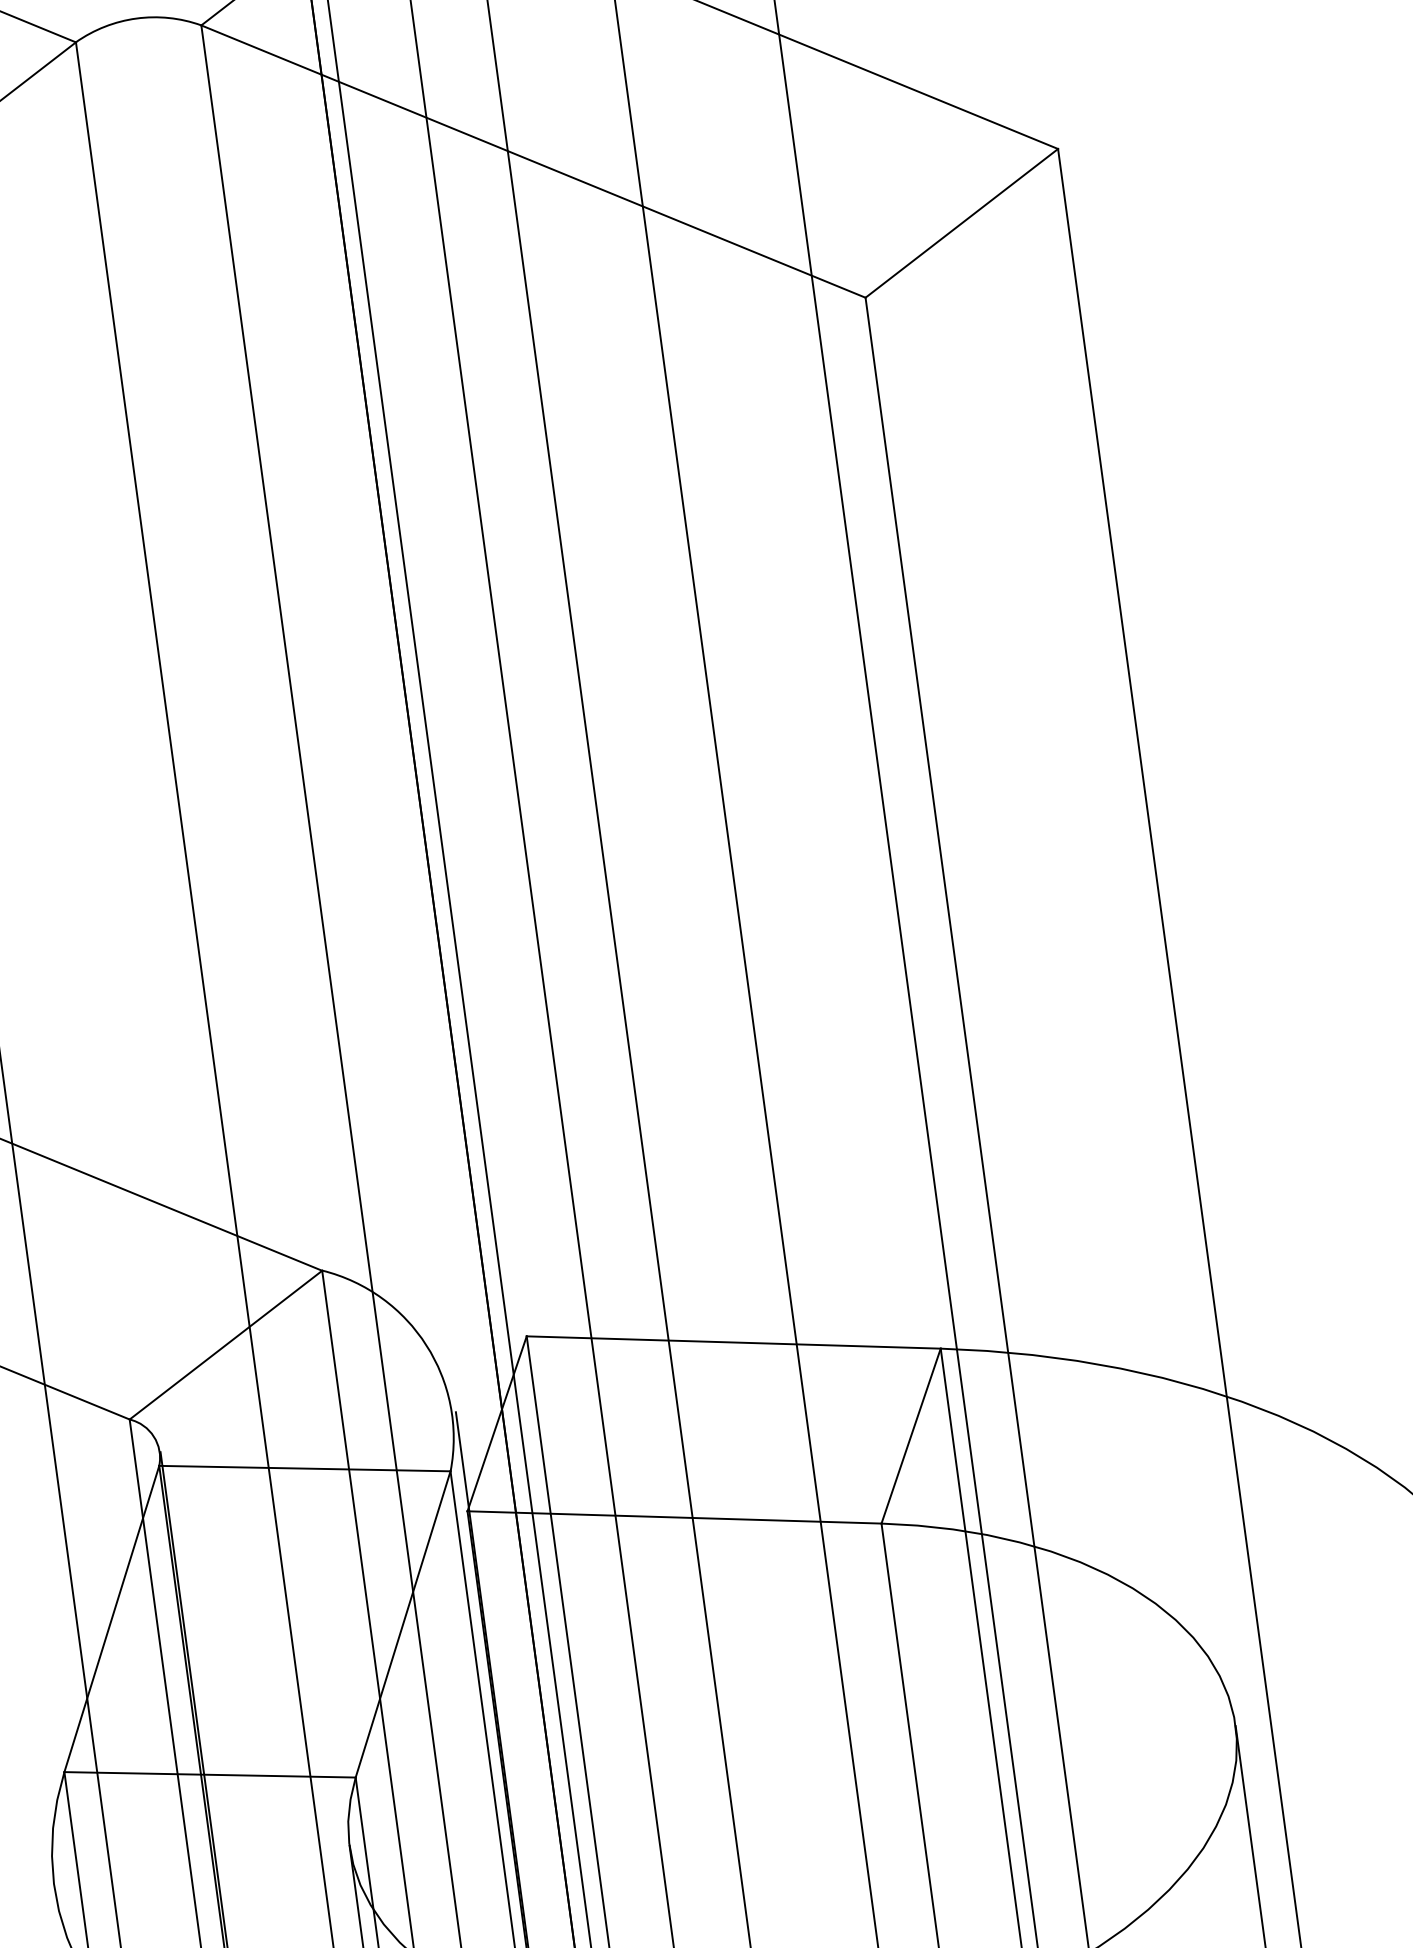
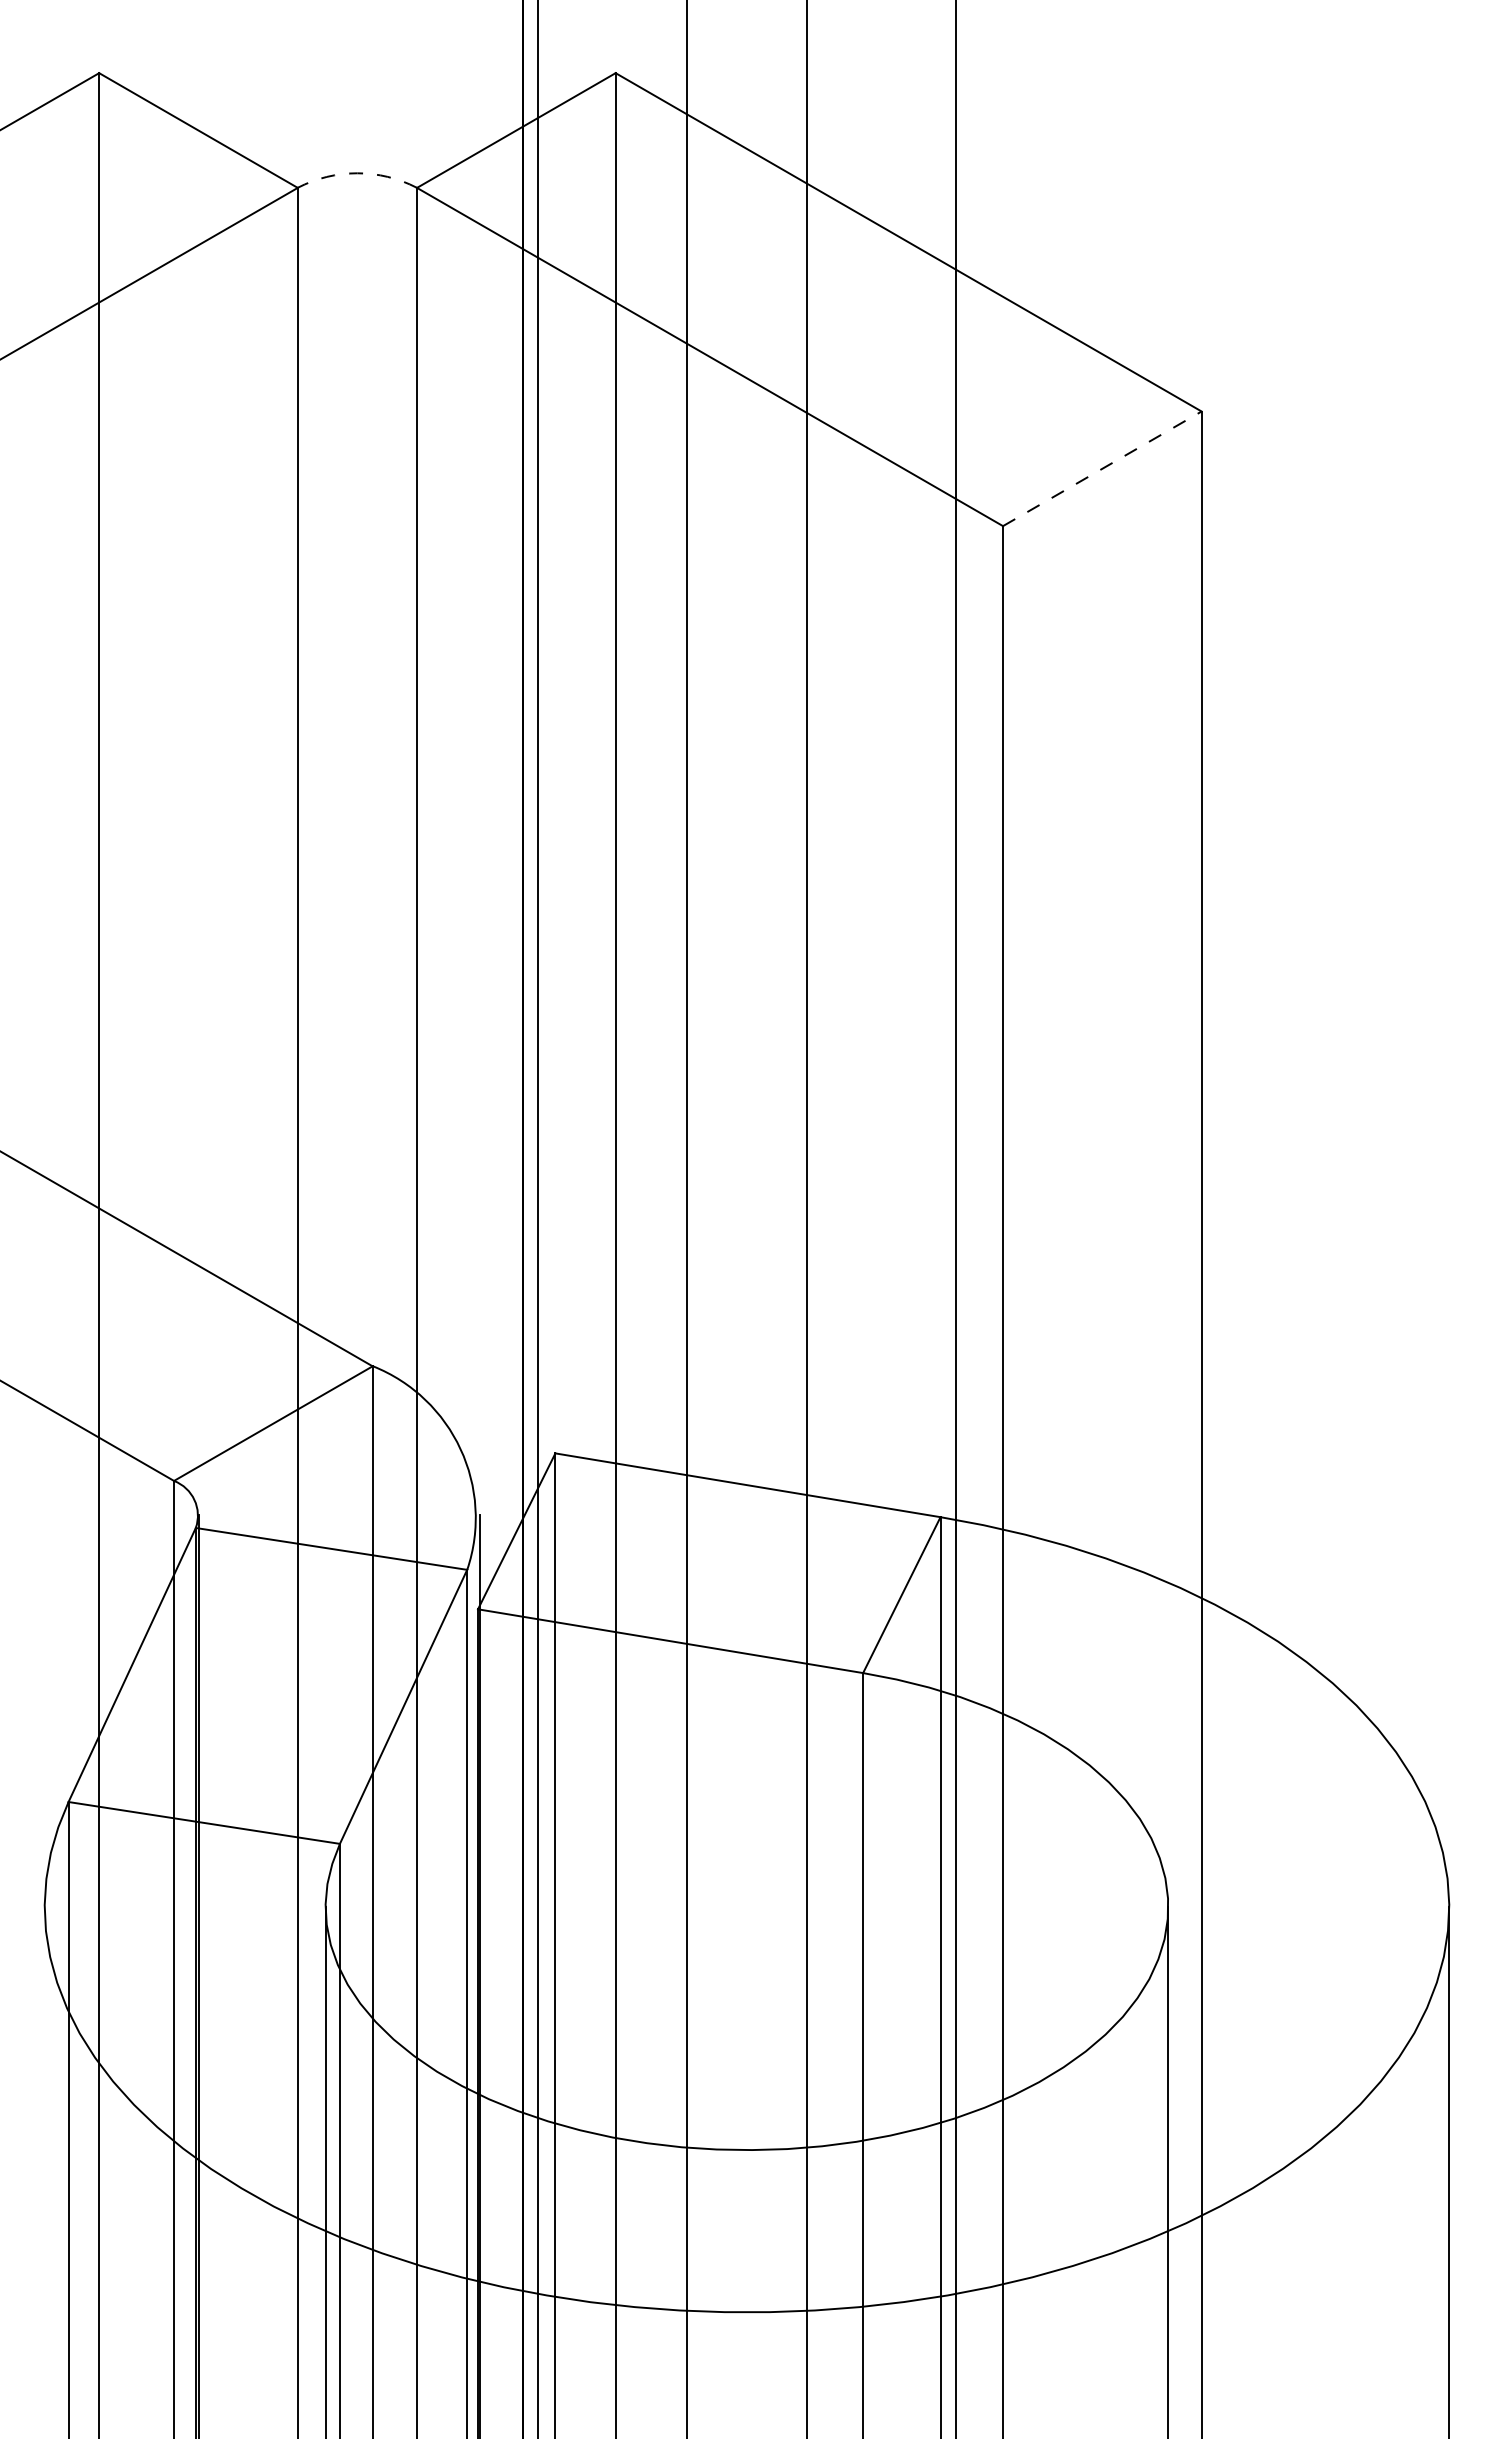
arc: (136, 18) -> (357, 173), solid -> dashed
line: (961, 223) -> (1102, 468), solid -> dashed

